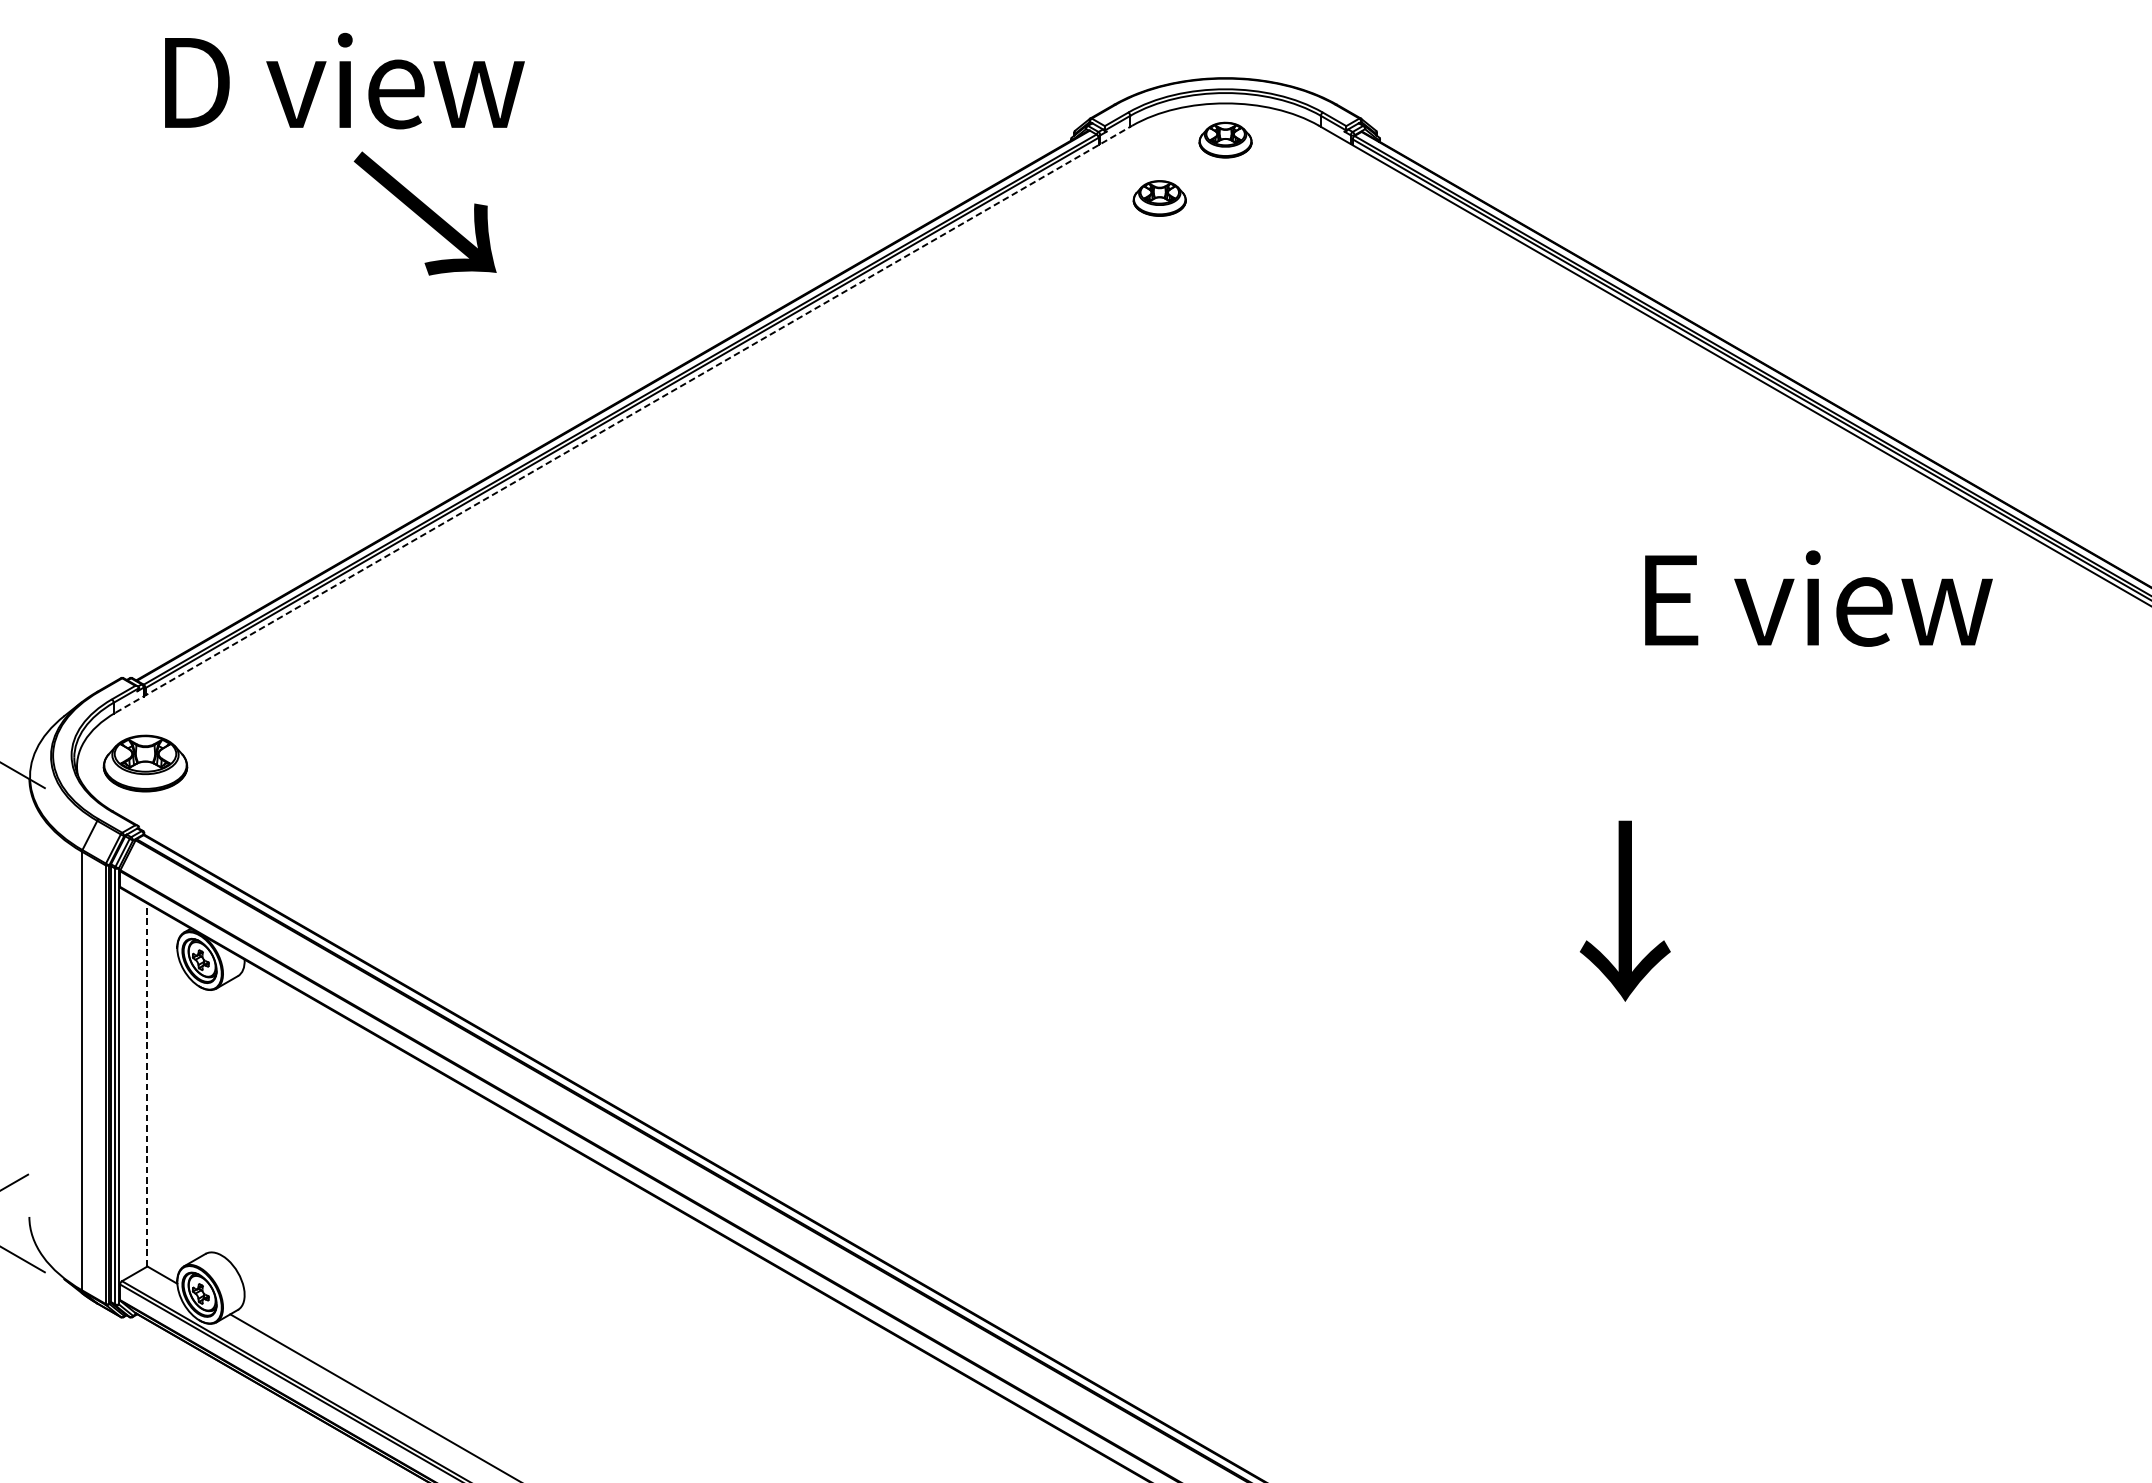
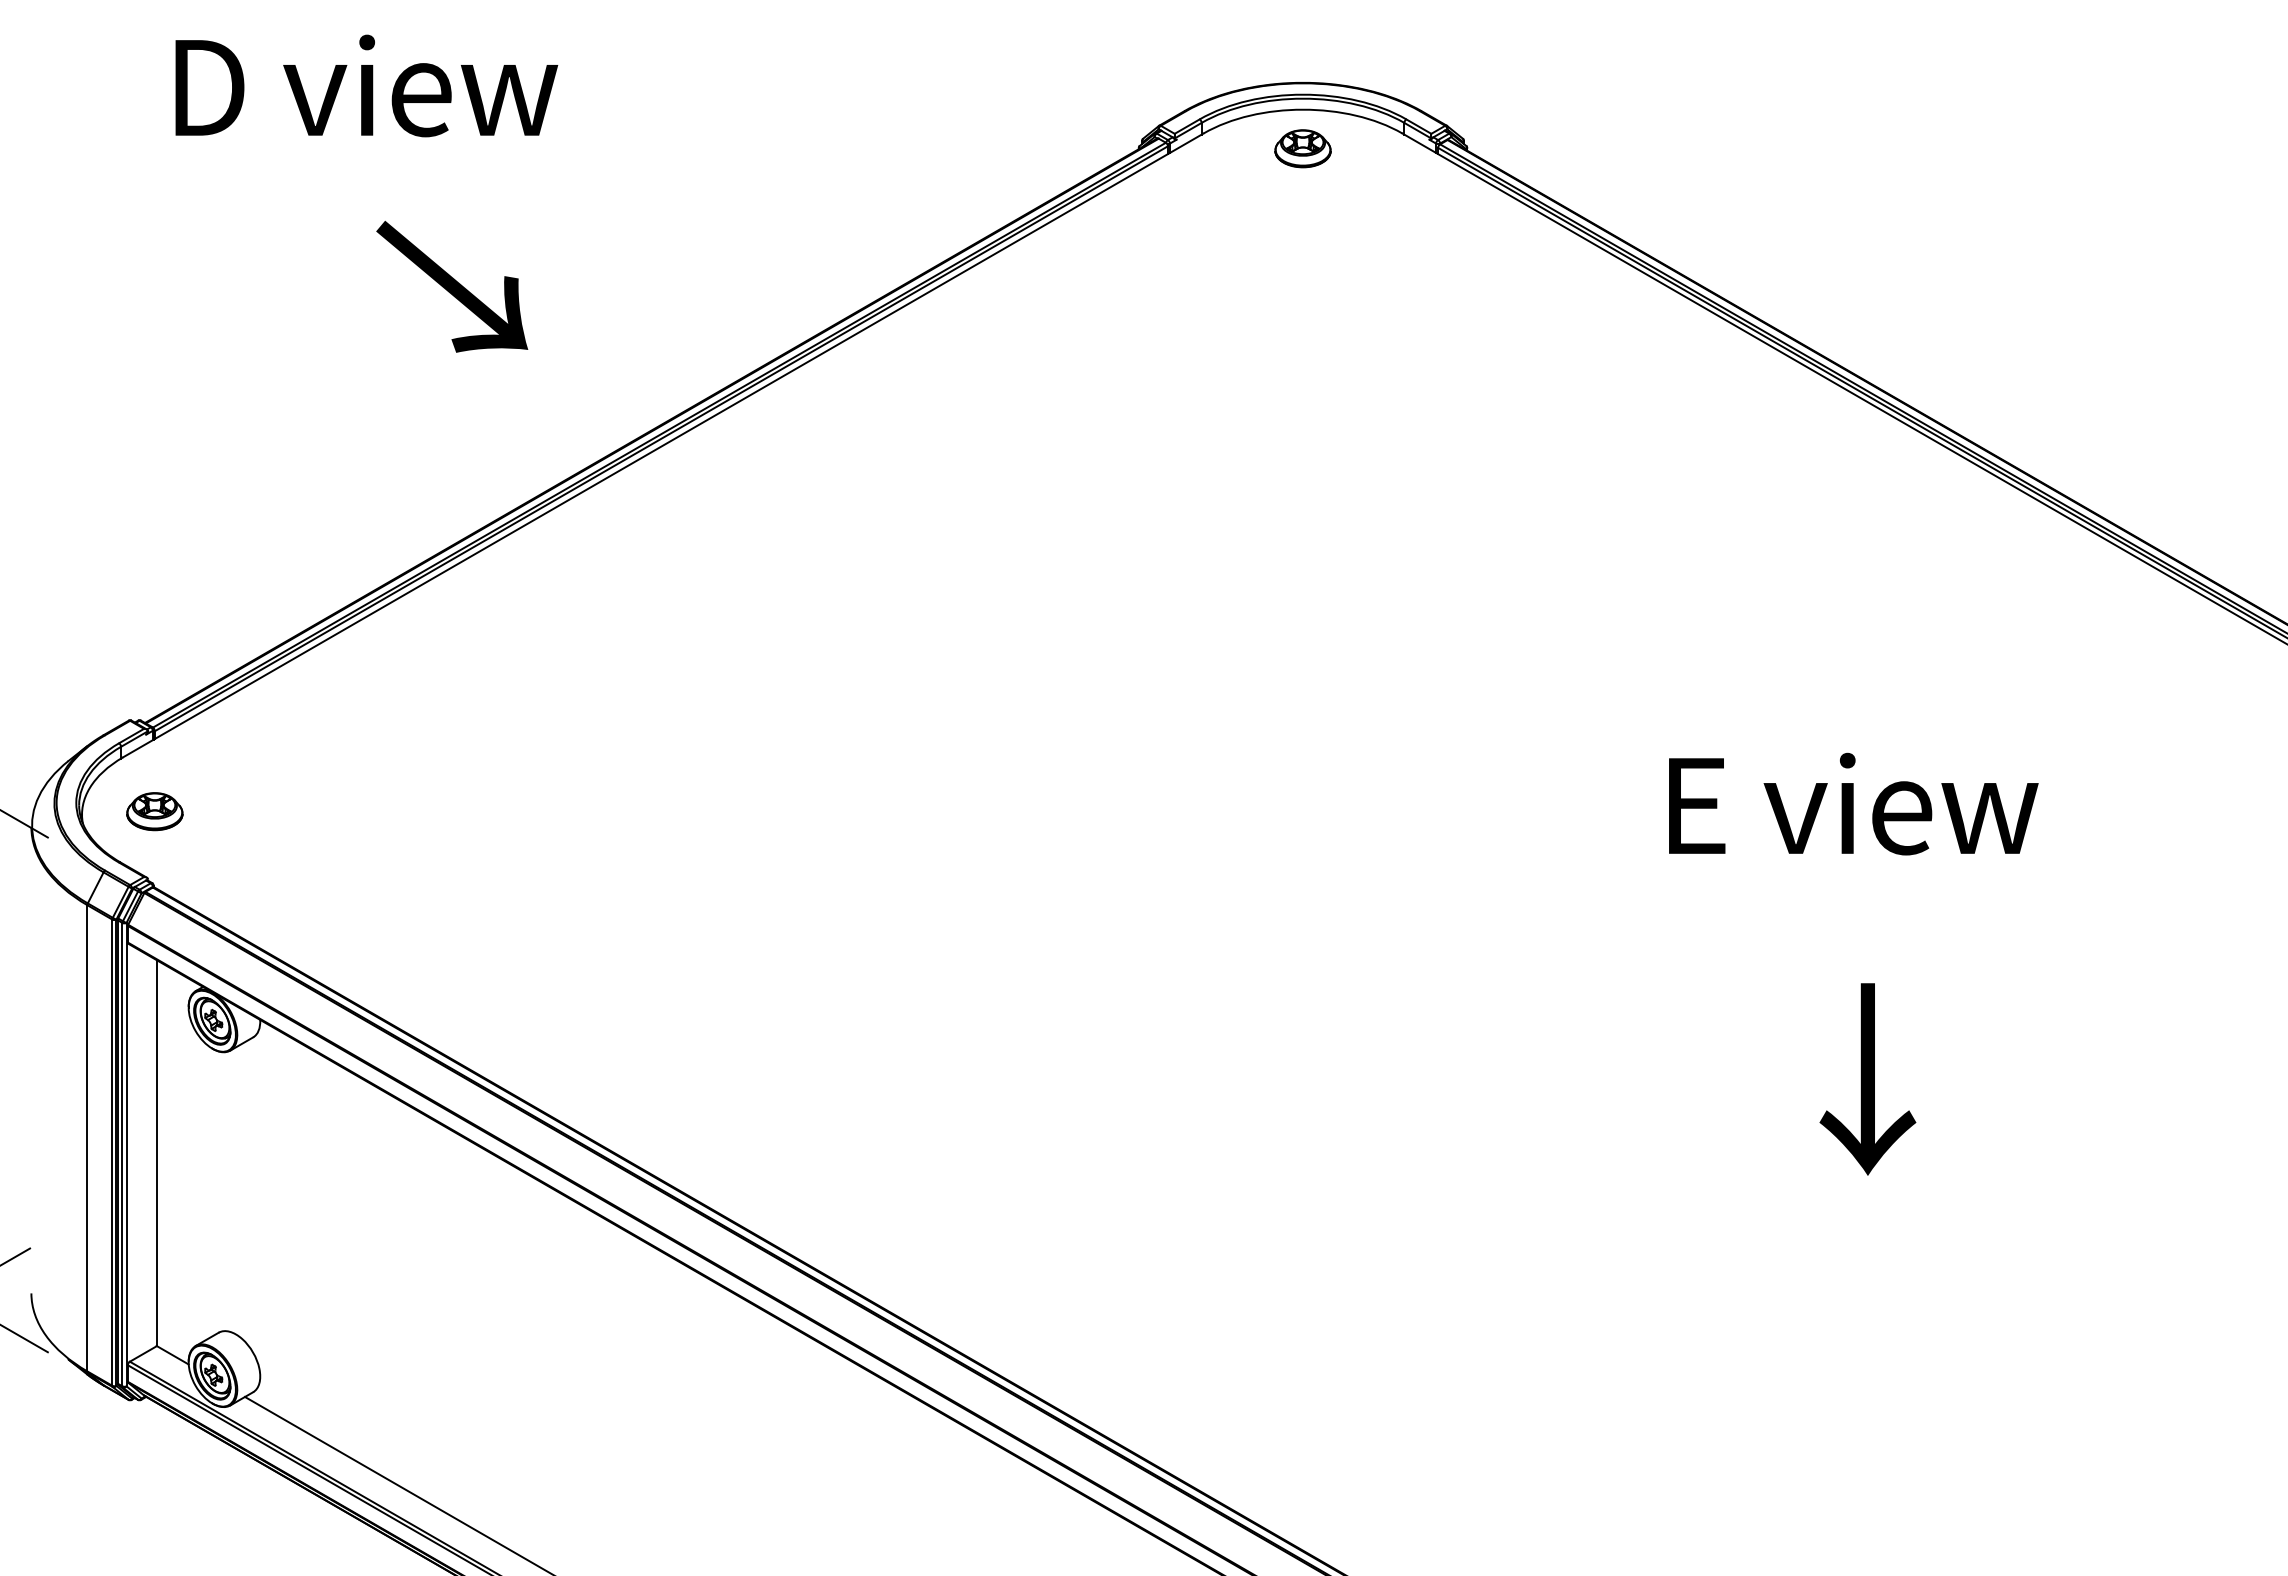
part: (1159, 198) -> (1232, 210), removed
text: (425, 213) -> (452, 286), moved
line: (623, 419) -> (663, 445), dashed -> solid
text: (1818, 598) -> (1853, 803), moved
part: (145, 763) -> (154, 811), size x0.62
text: (1624, 911) -> (1867, 1079), moved
line: (147, 1085) -> (156, 1153), dashed -> solid

